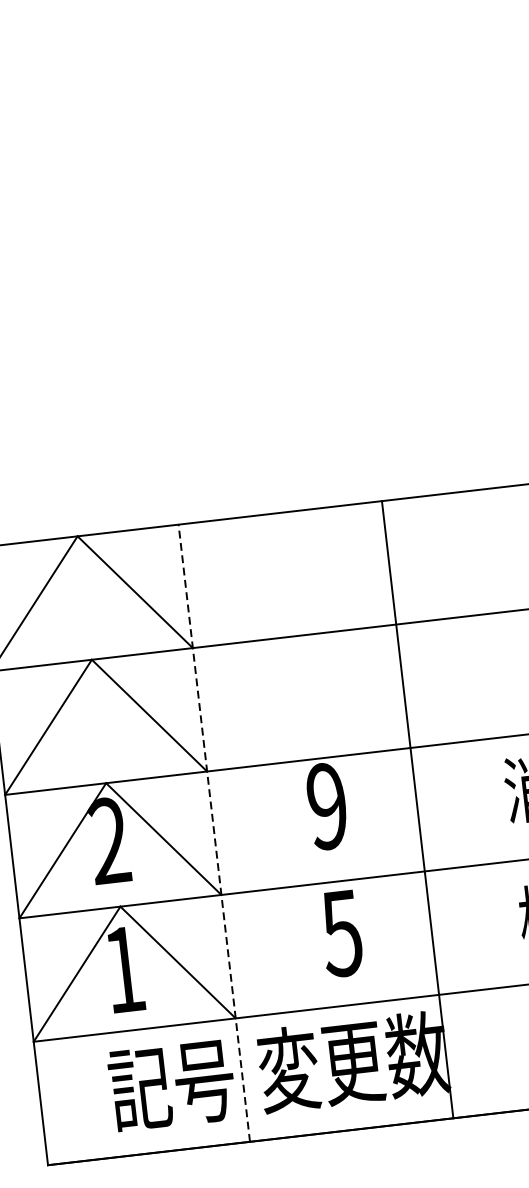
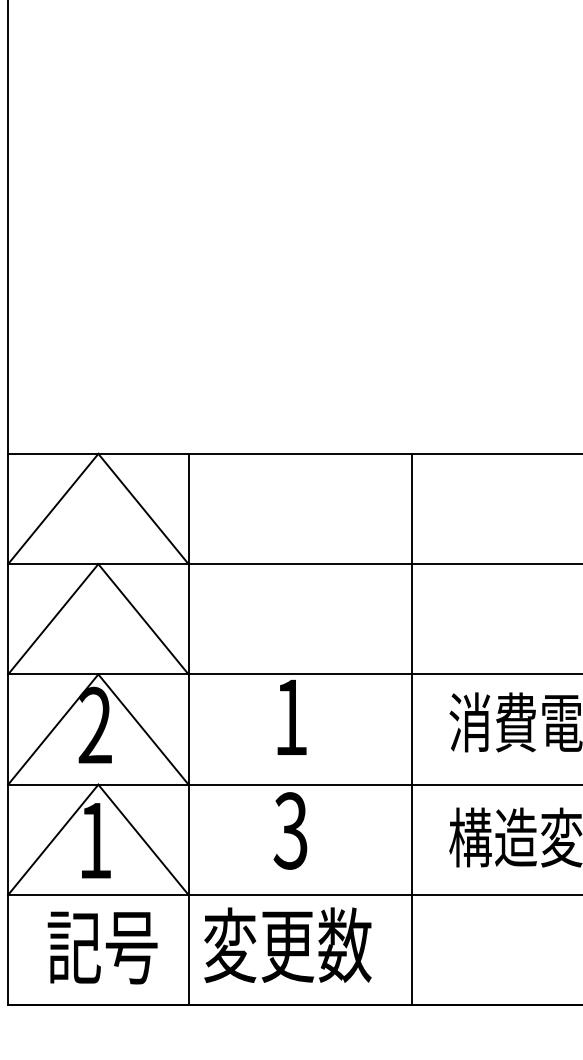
text: (326, 806) -> (290, 717), 9 -> 1
line: (417, 809) -> (412, 729), moved
line: (214, 833) -> (188, 729), dashed -> solid
text: (341, 933) -> (290, 830), 5 -> 3
text: (171, 1085) -> (102, 947), moved

